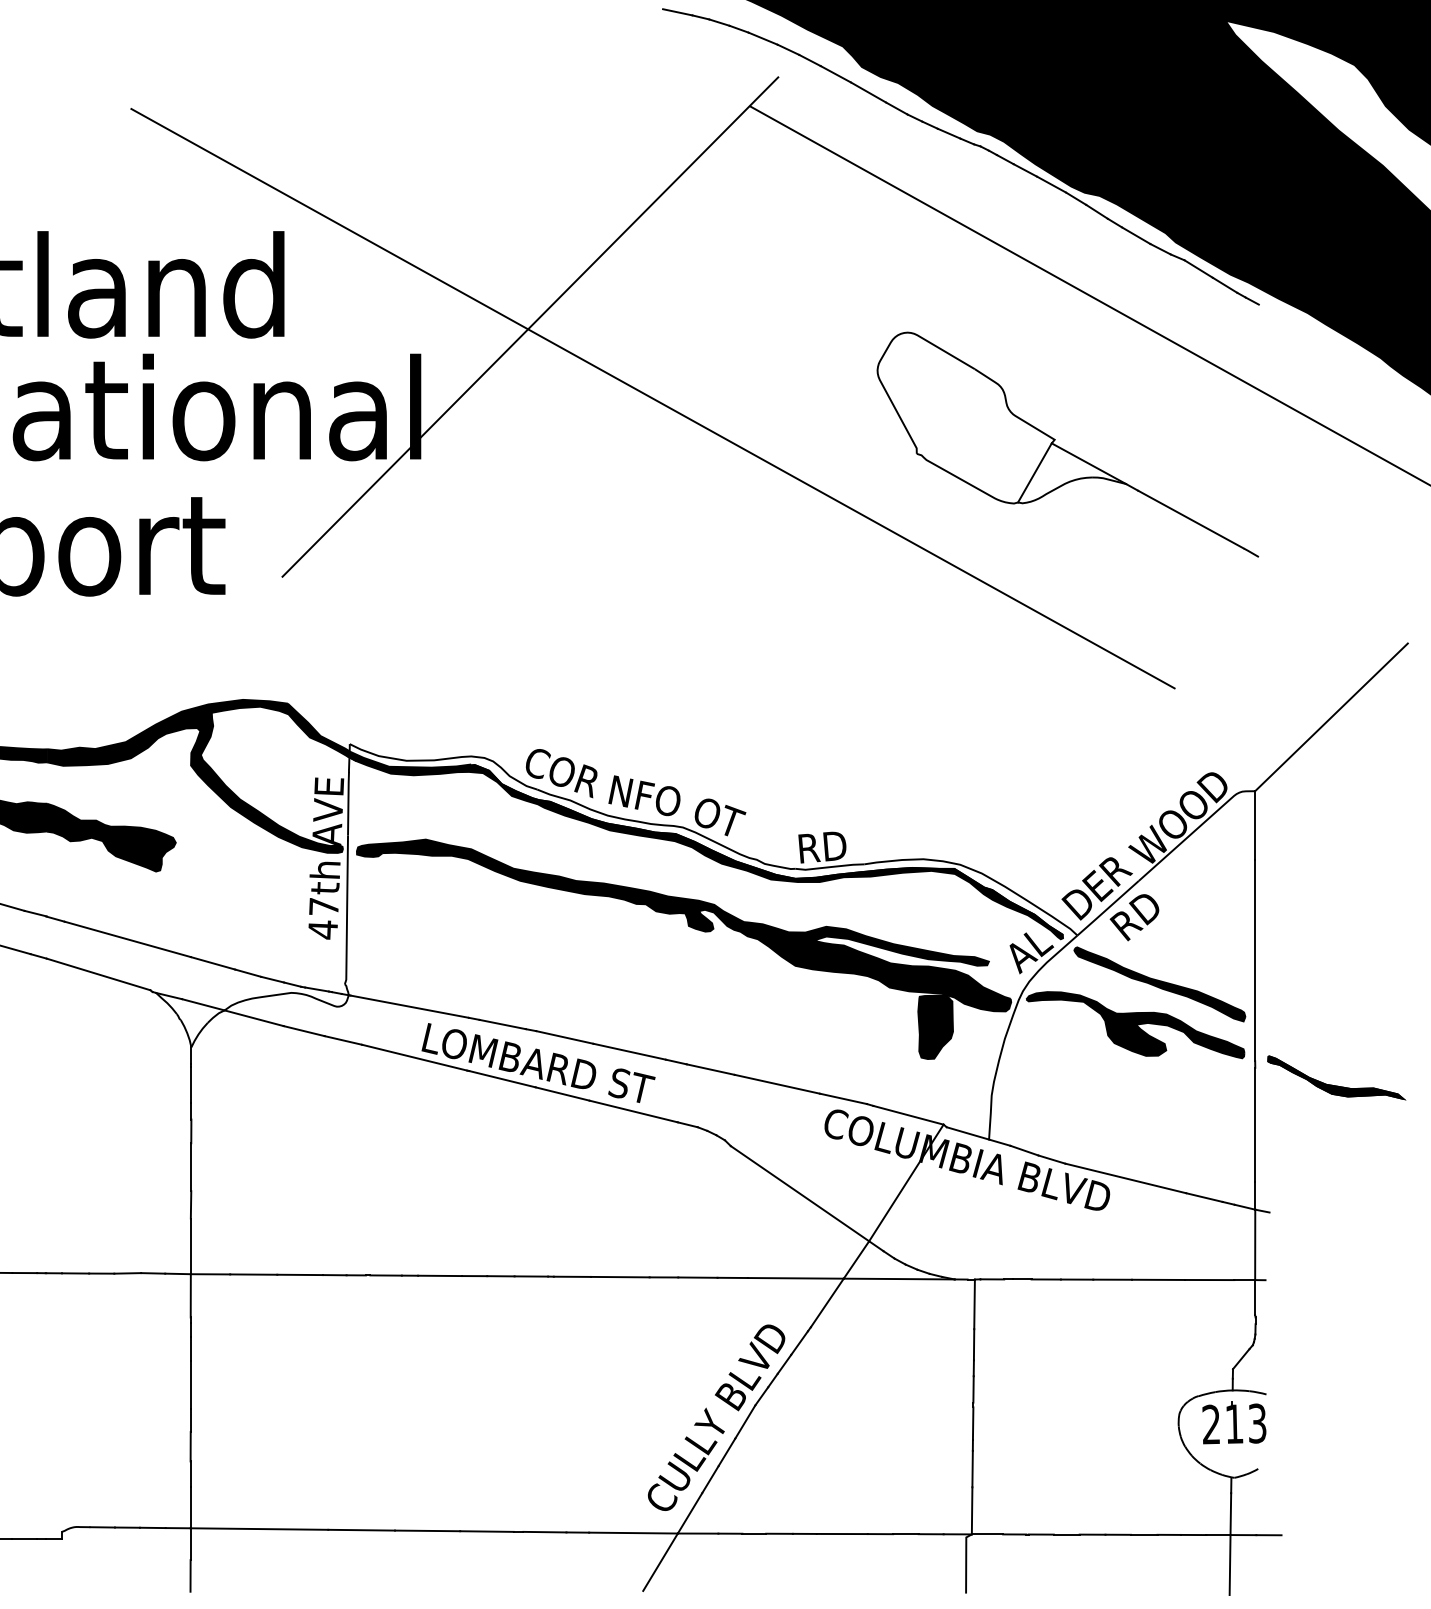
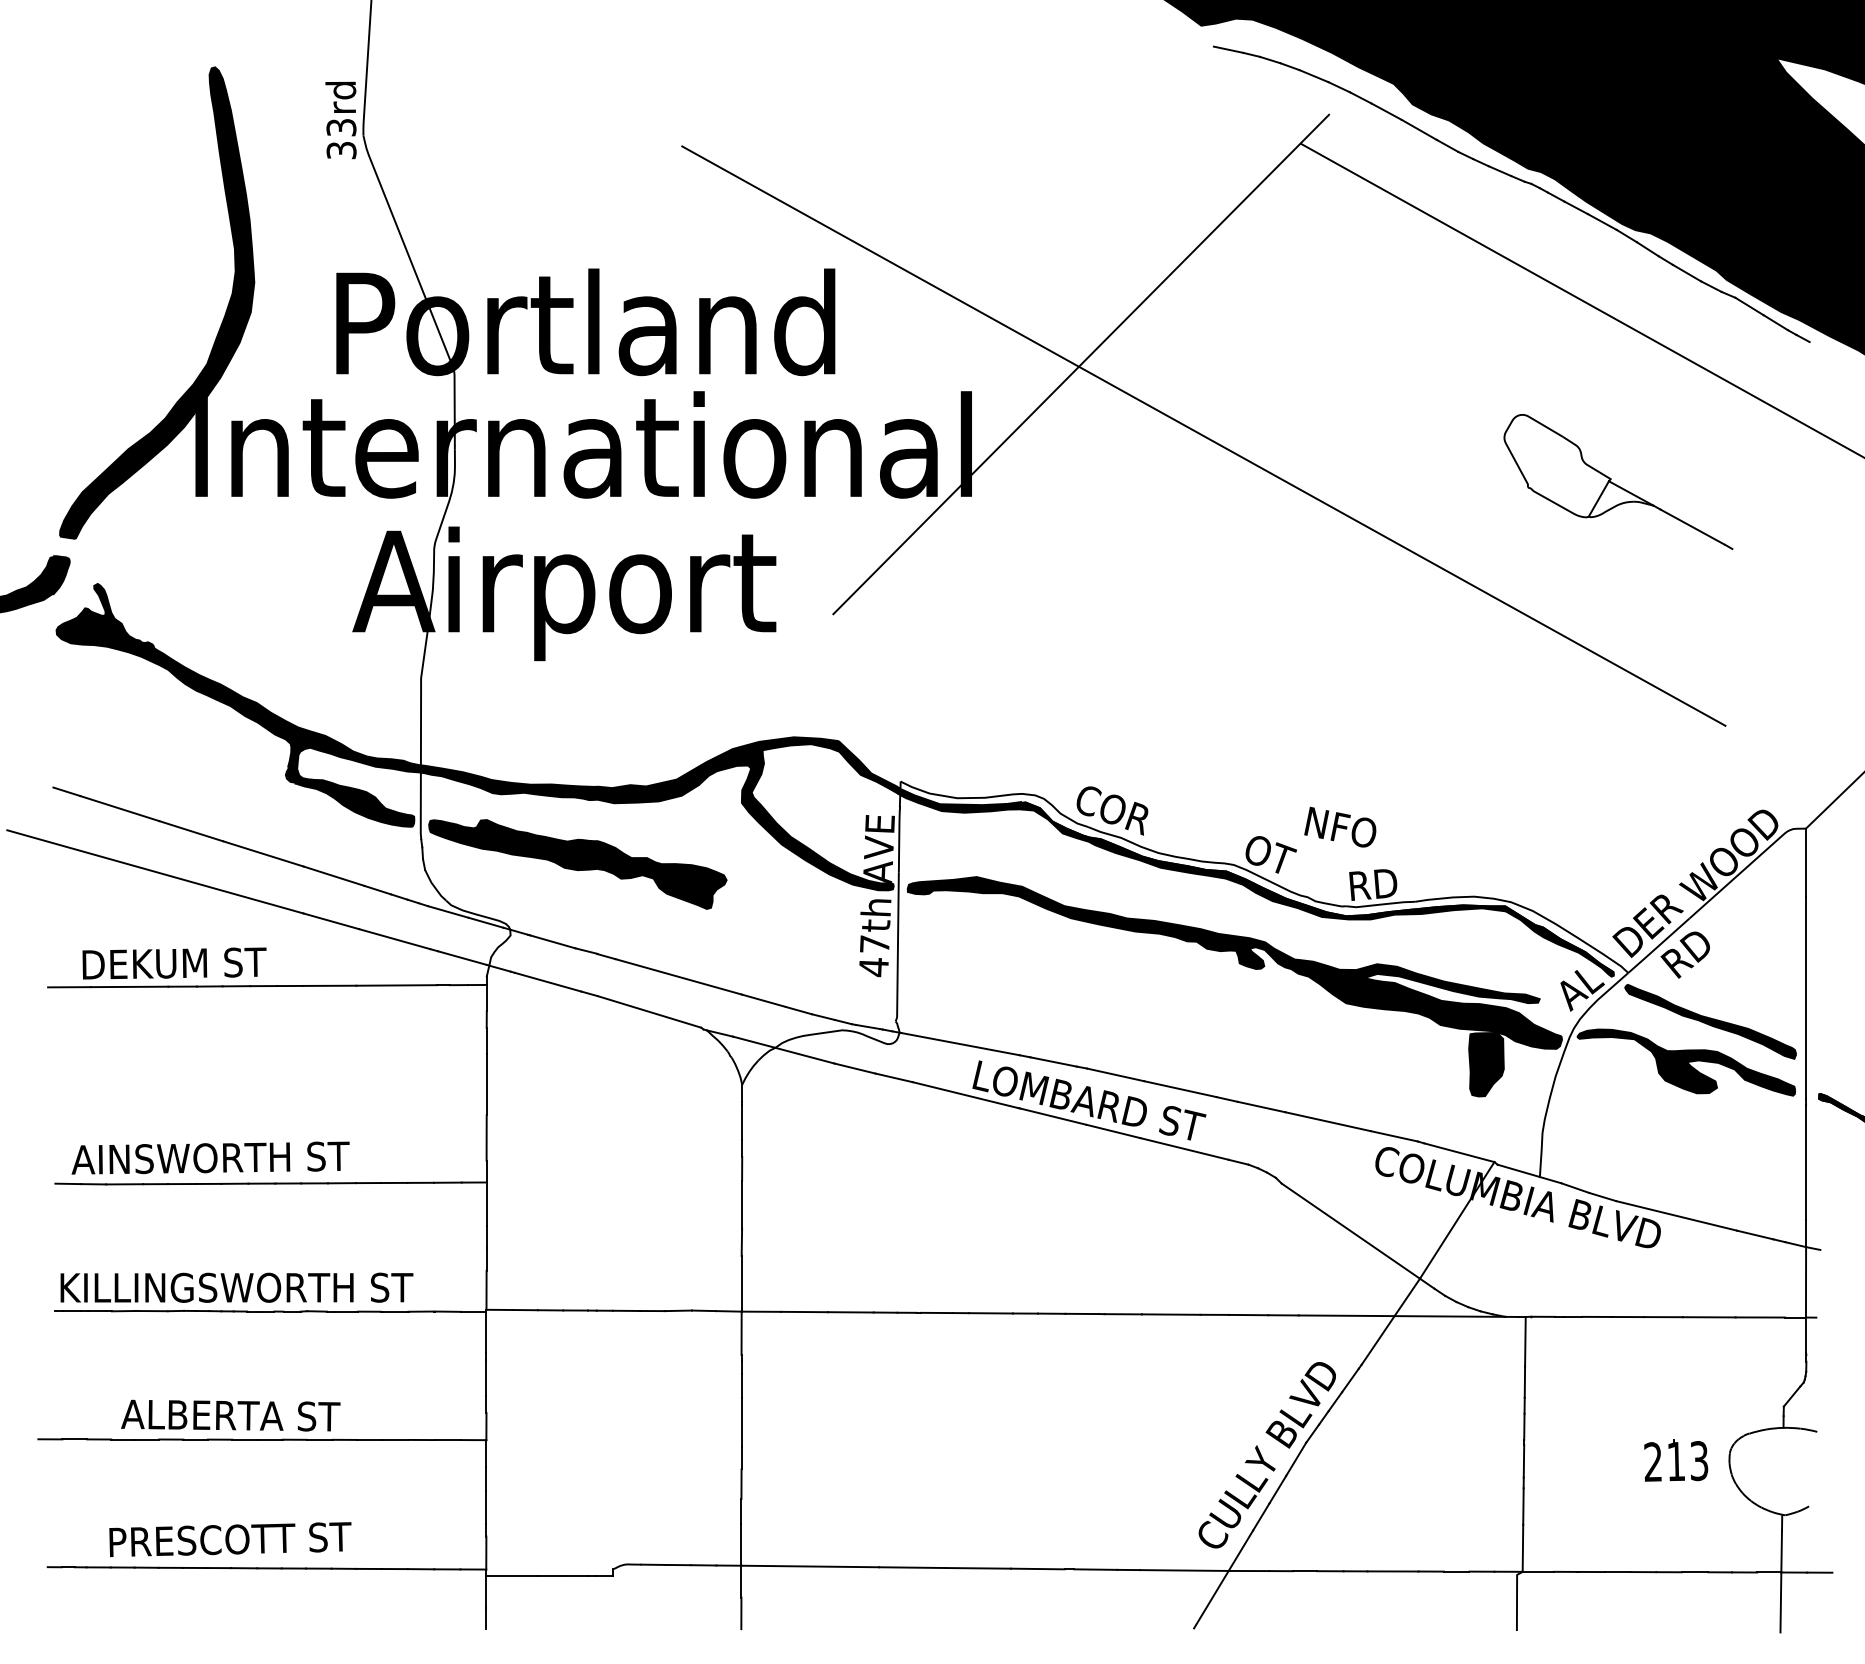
part: (1067, 444) -> (1618, 481), size x0.6
text: (644, 795) -> (1340, 826), moved
part: (1234, 1423) -> (1676, 1460), moved

